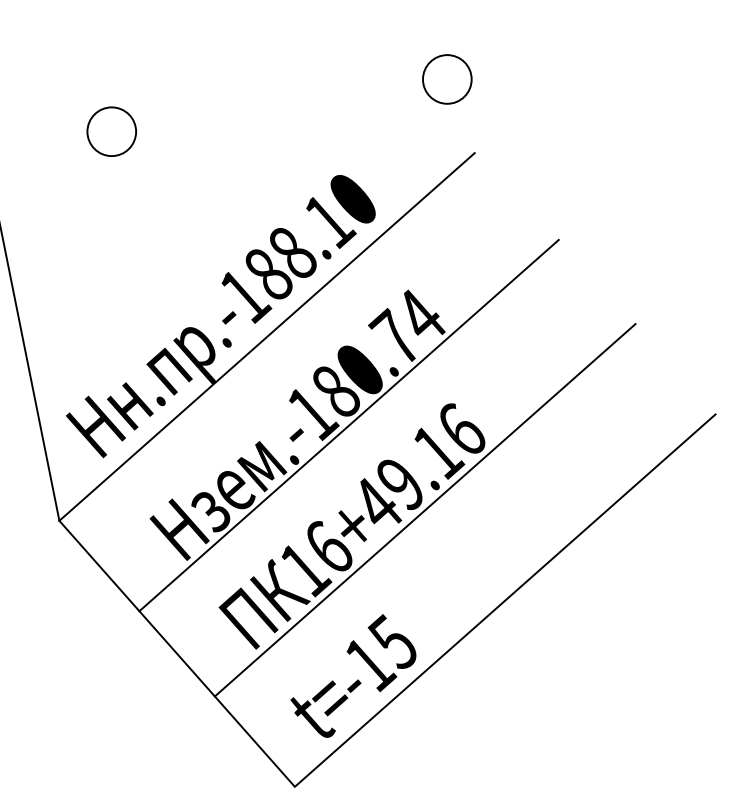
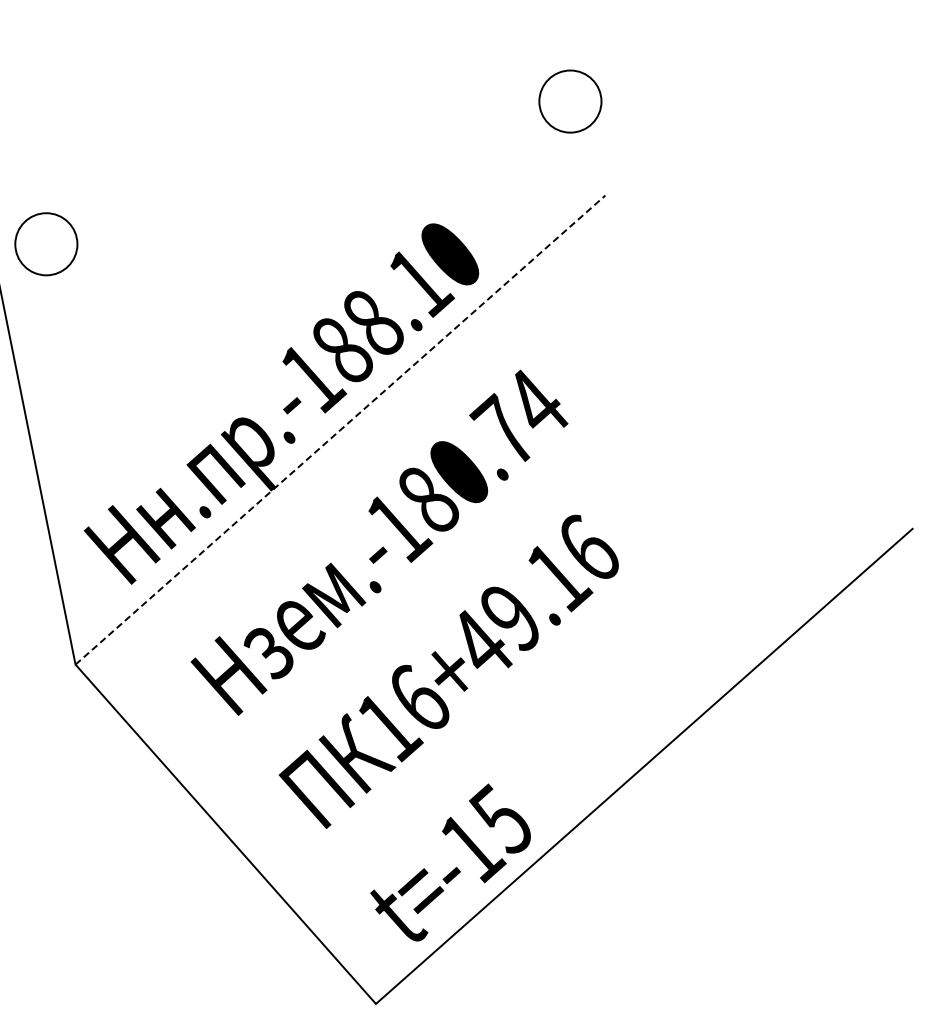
part: (111, 131) -> (46, 244), moved
line: (267, 337) -> (340, 430), solid -> dashed
line: (348, 425) -> (444, 542), removed
line: (424, 509) -> (541, 650), removed

